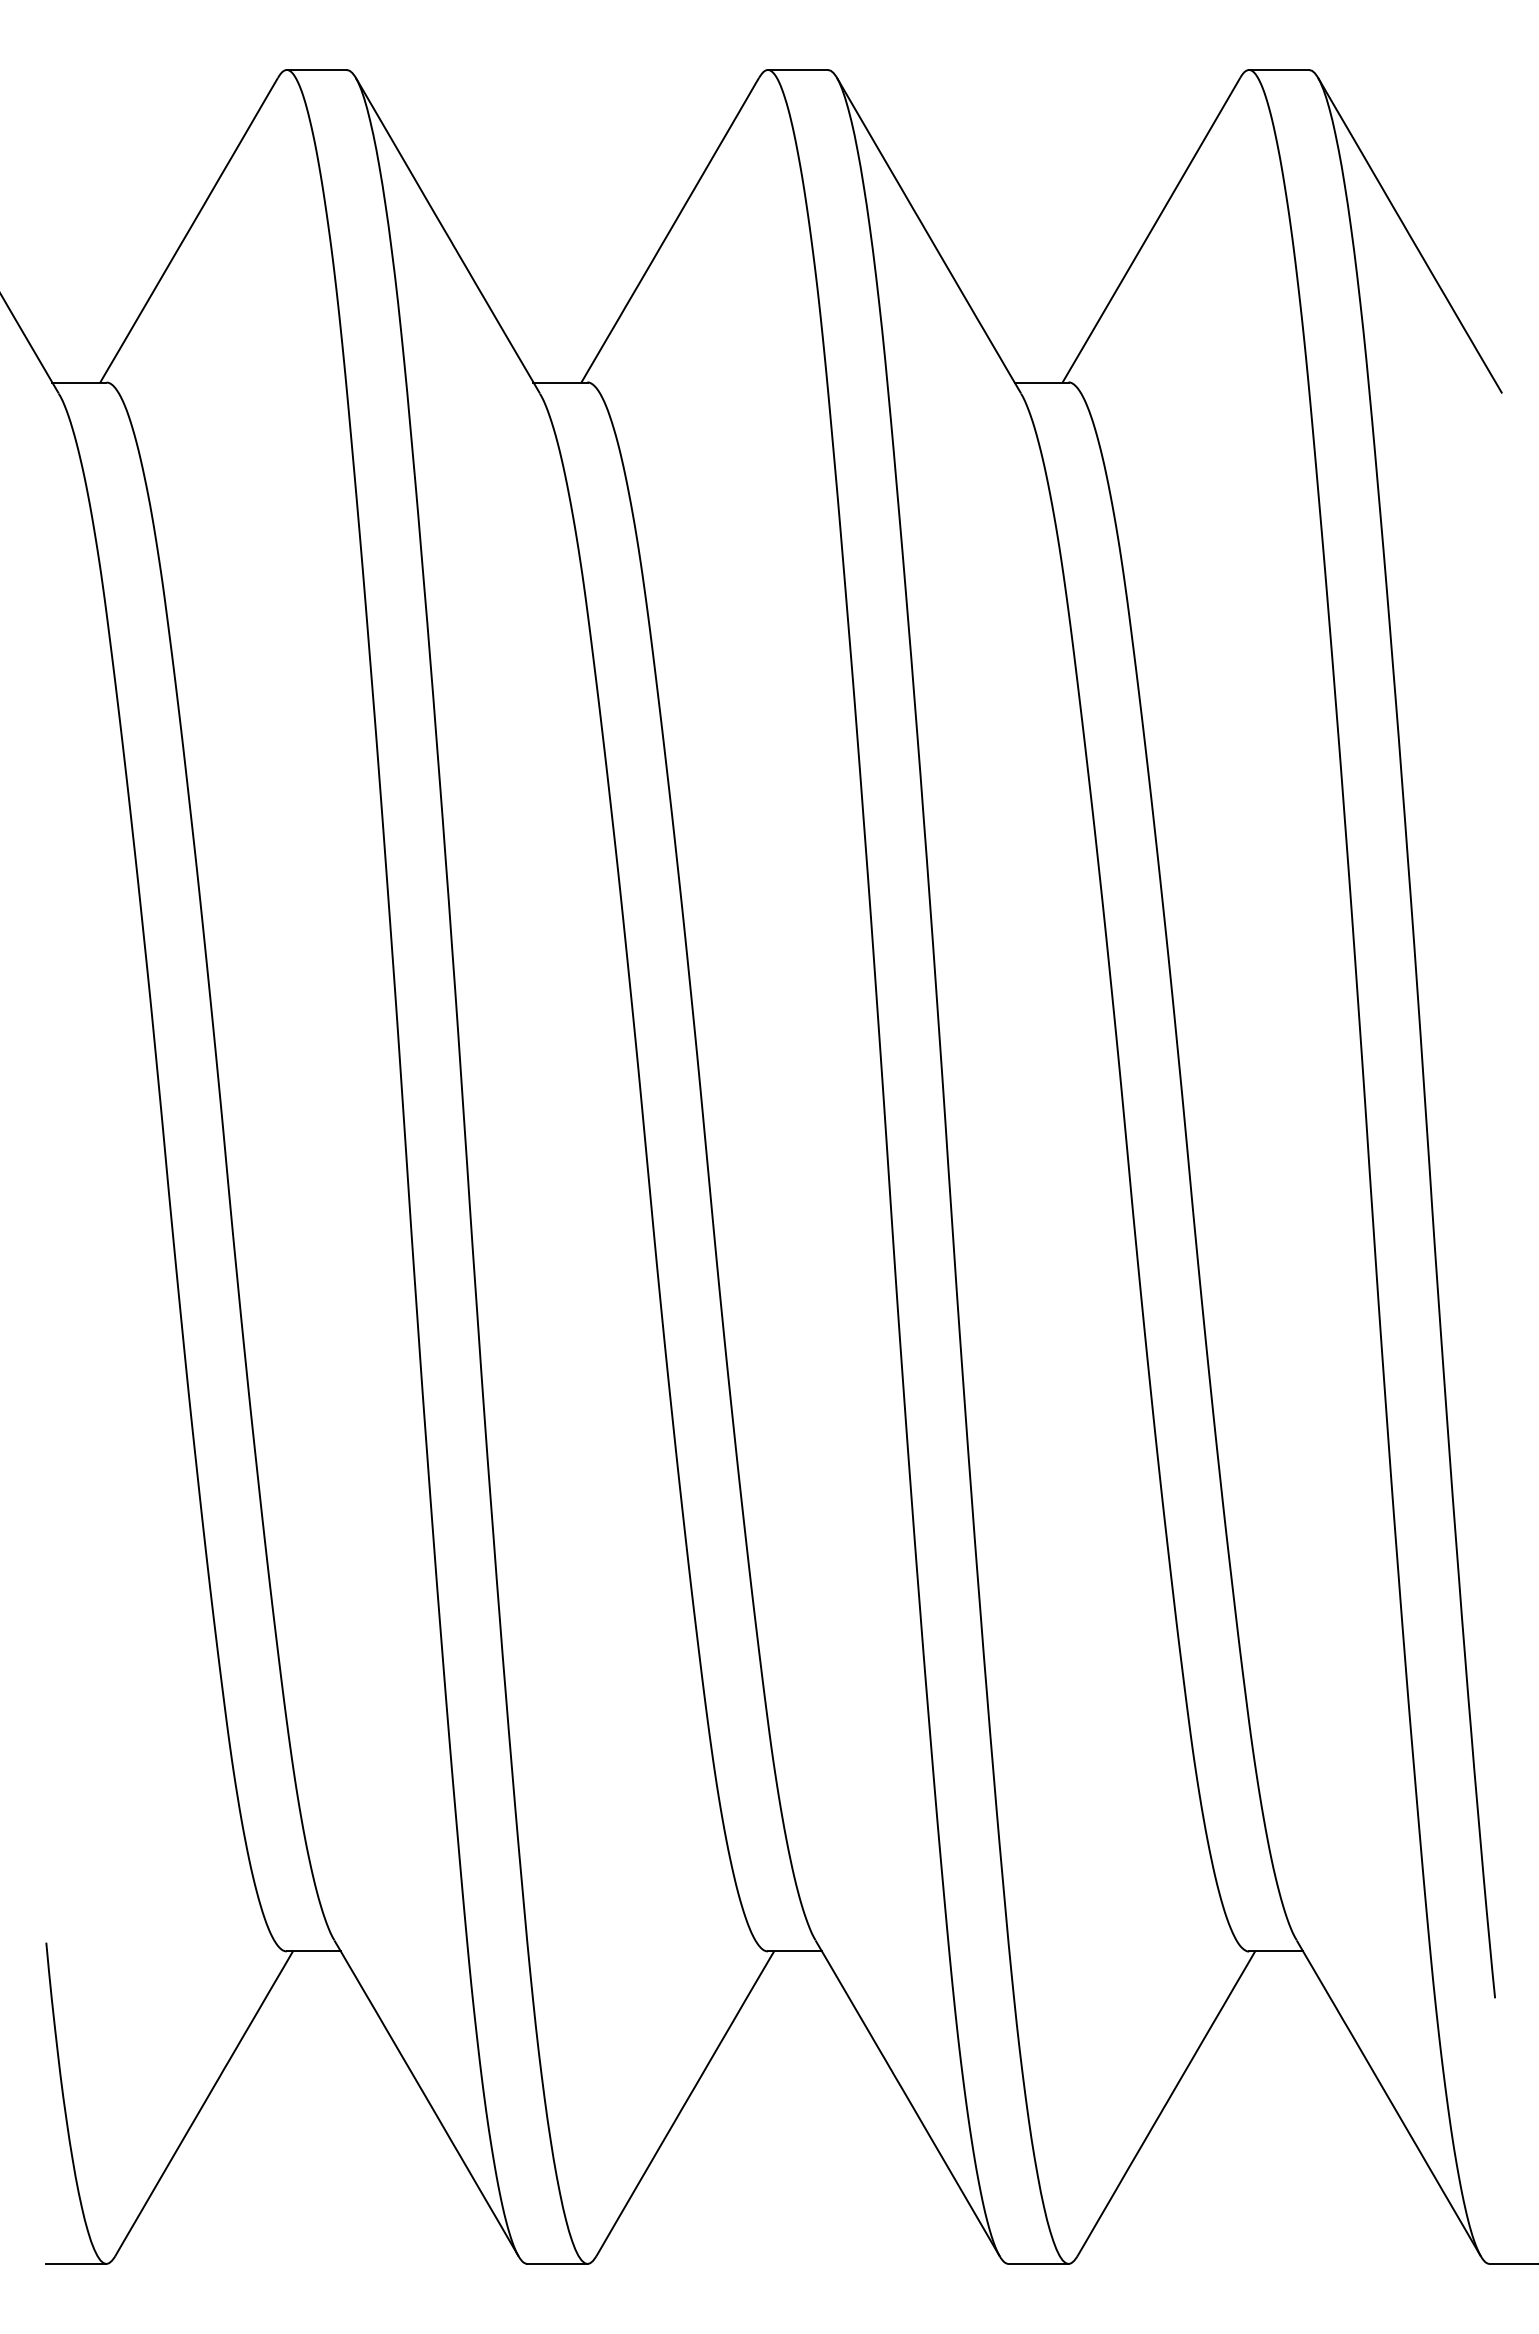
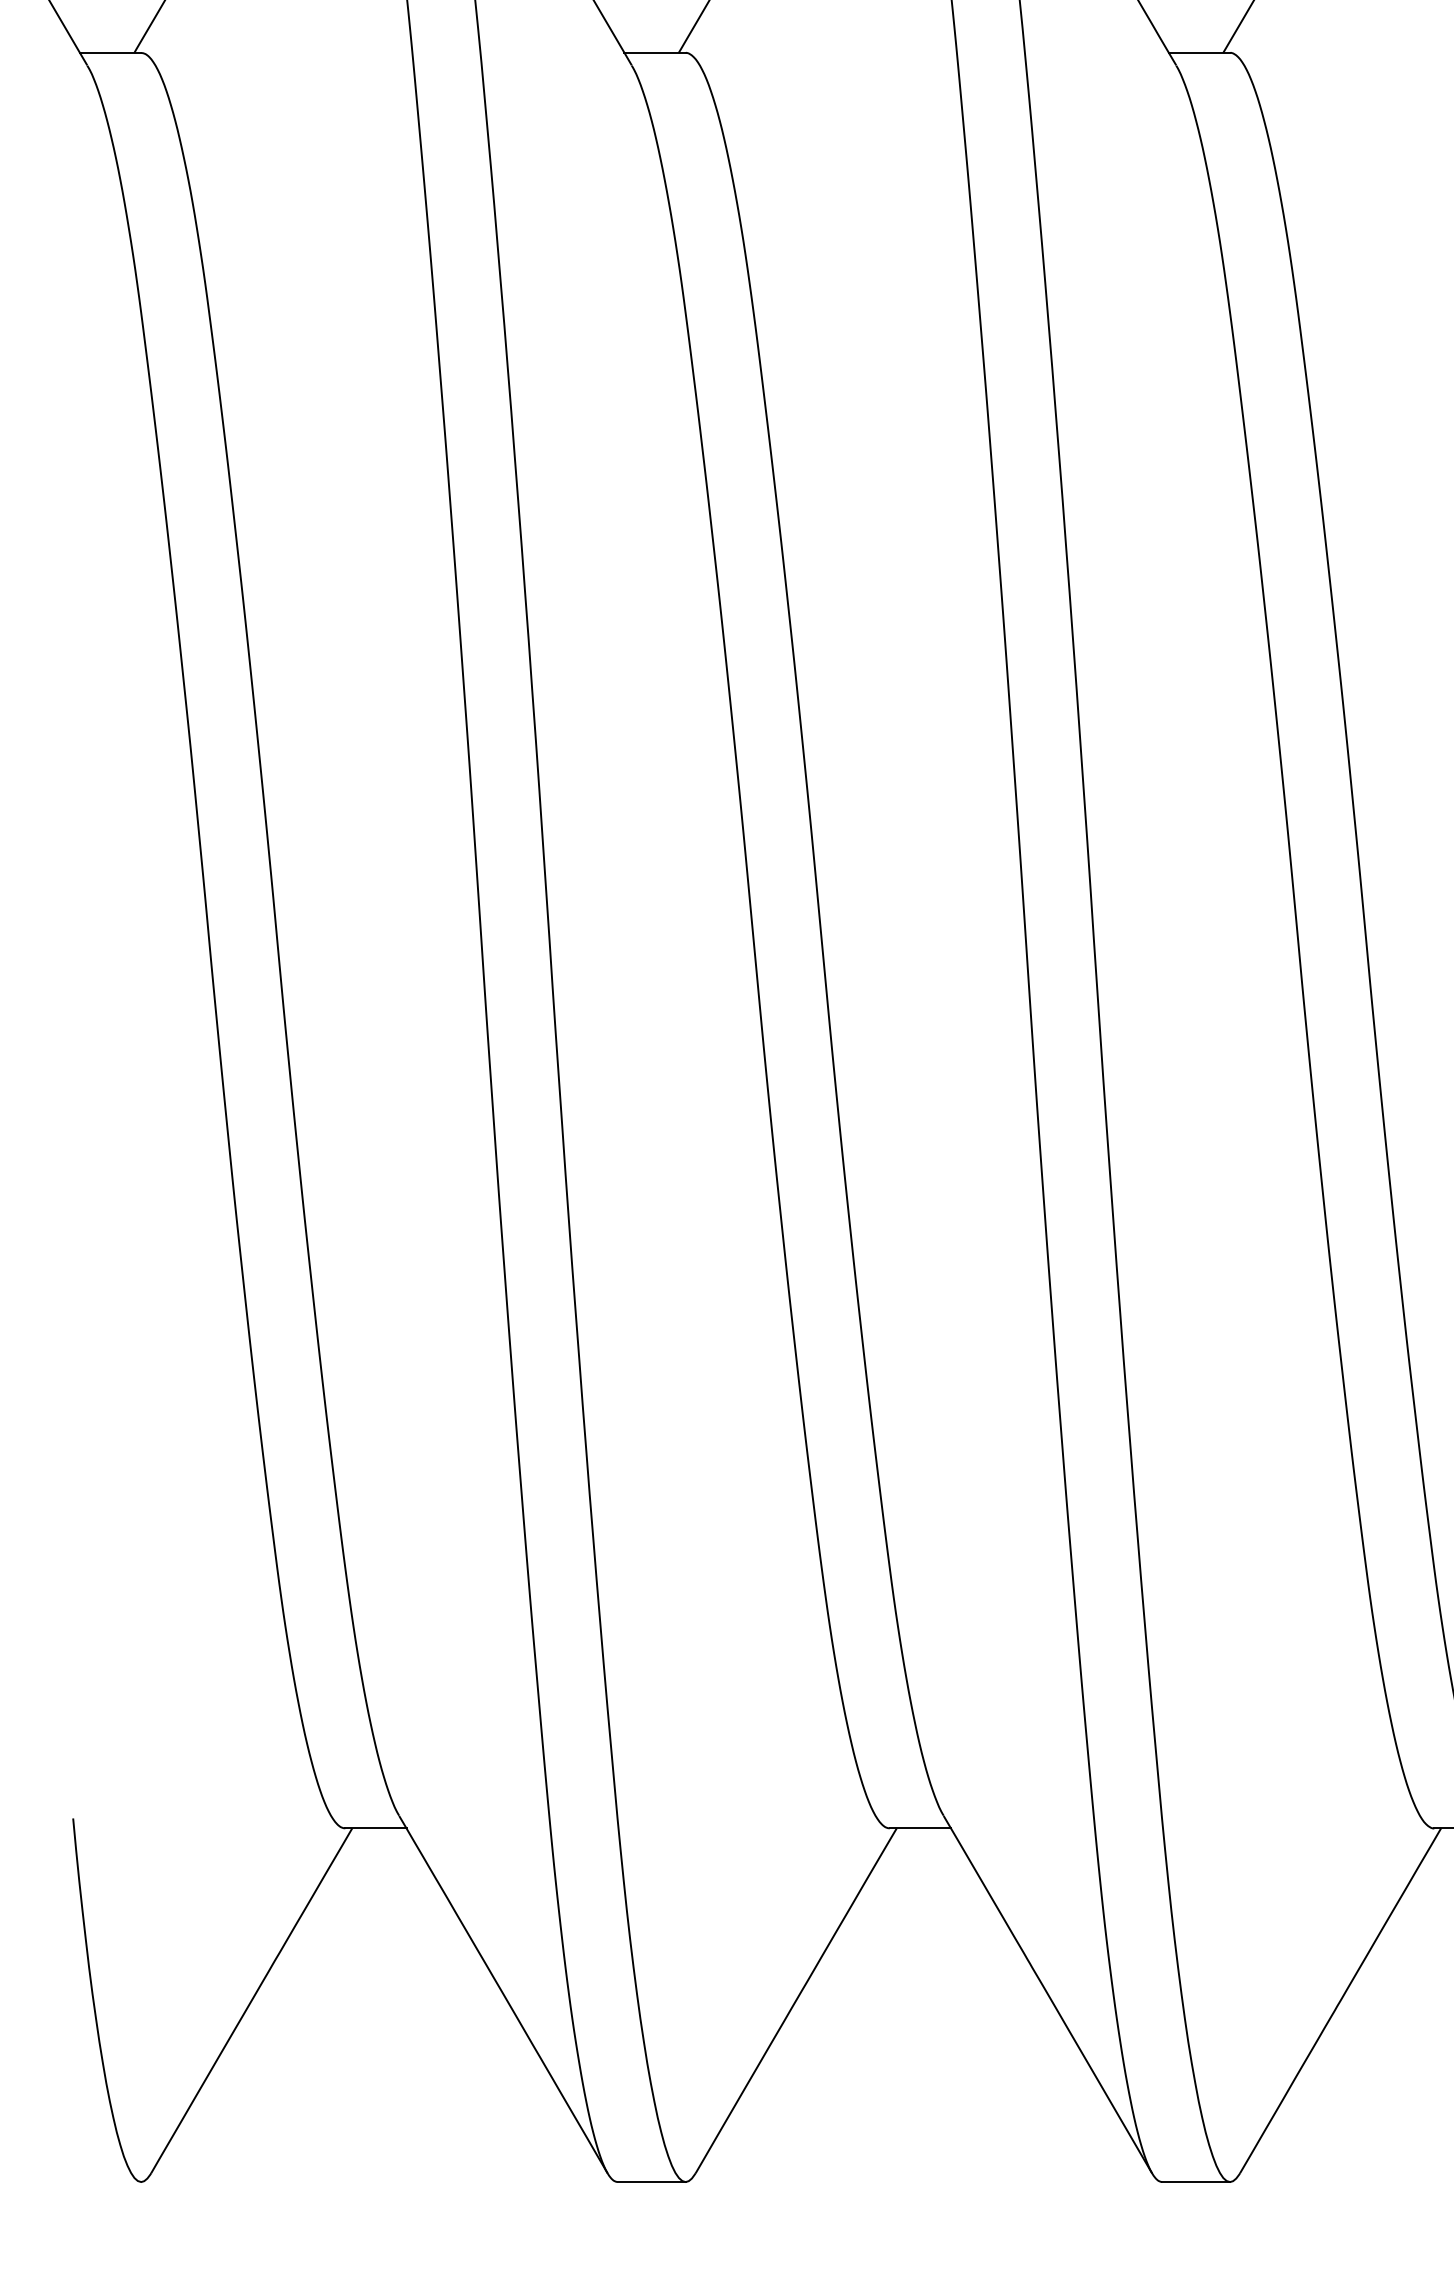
line: (76, 2264) -> (107, 2182), removed

